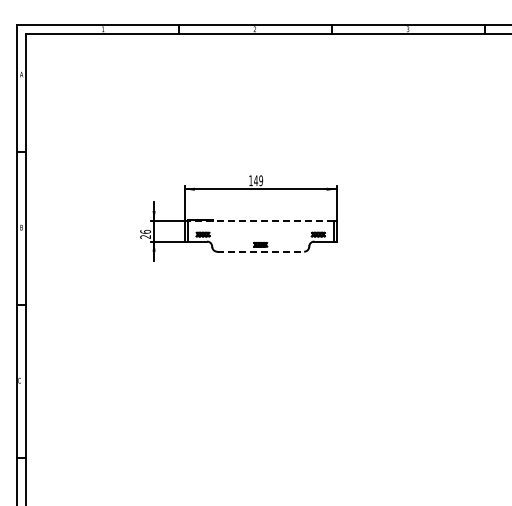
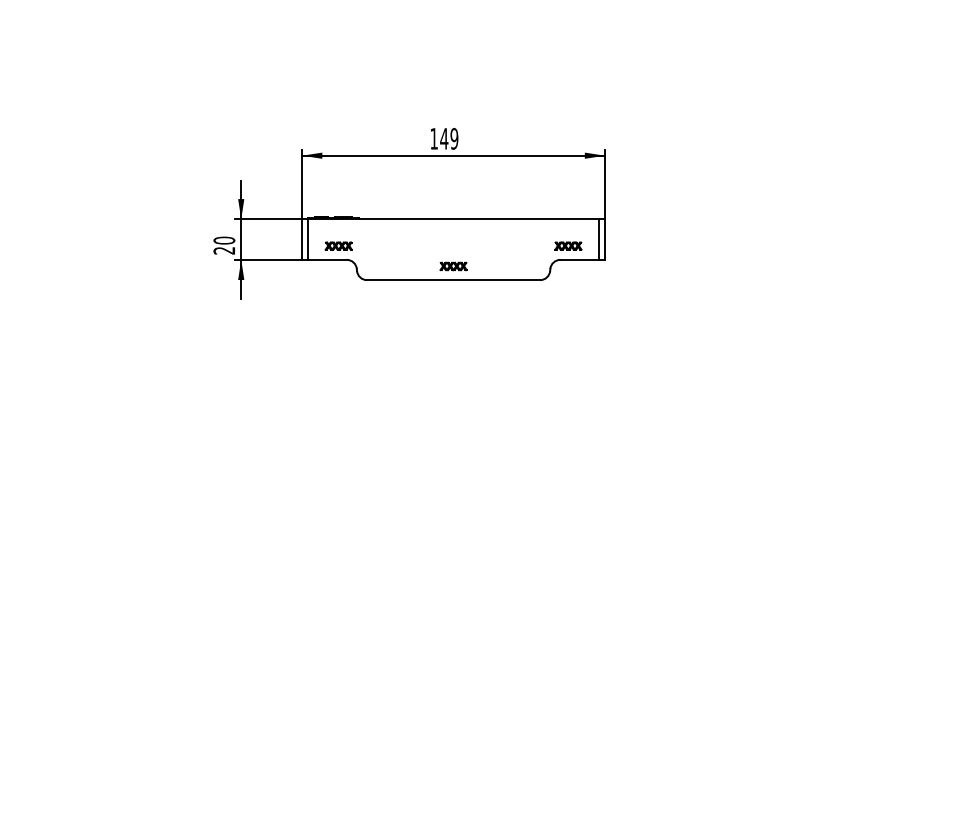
line: (260, 221) -> (453, 219), dashed -> solid
text: (145, 231) -> (224, 239), 26 -> 20
line: (261, 251) -> (455, 279), dashed -> solid

